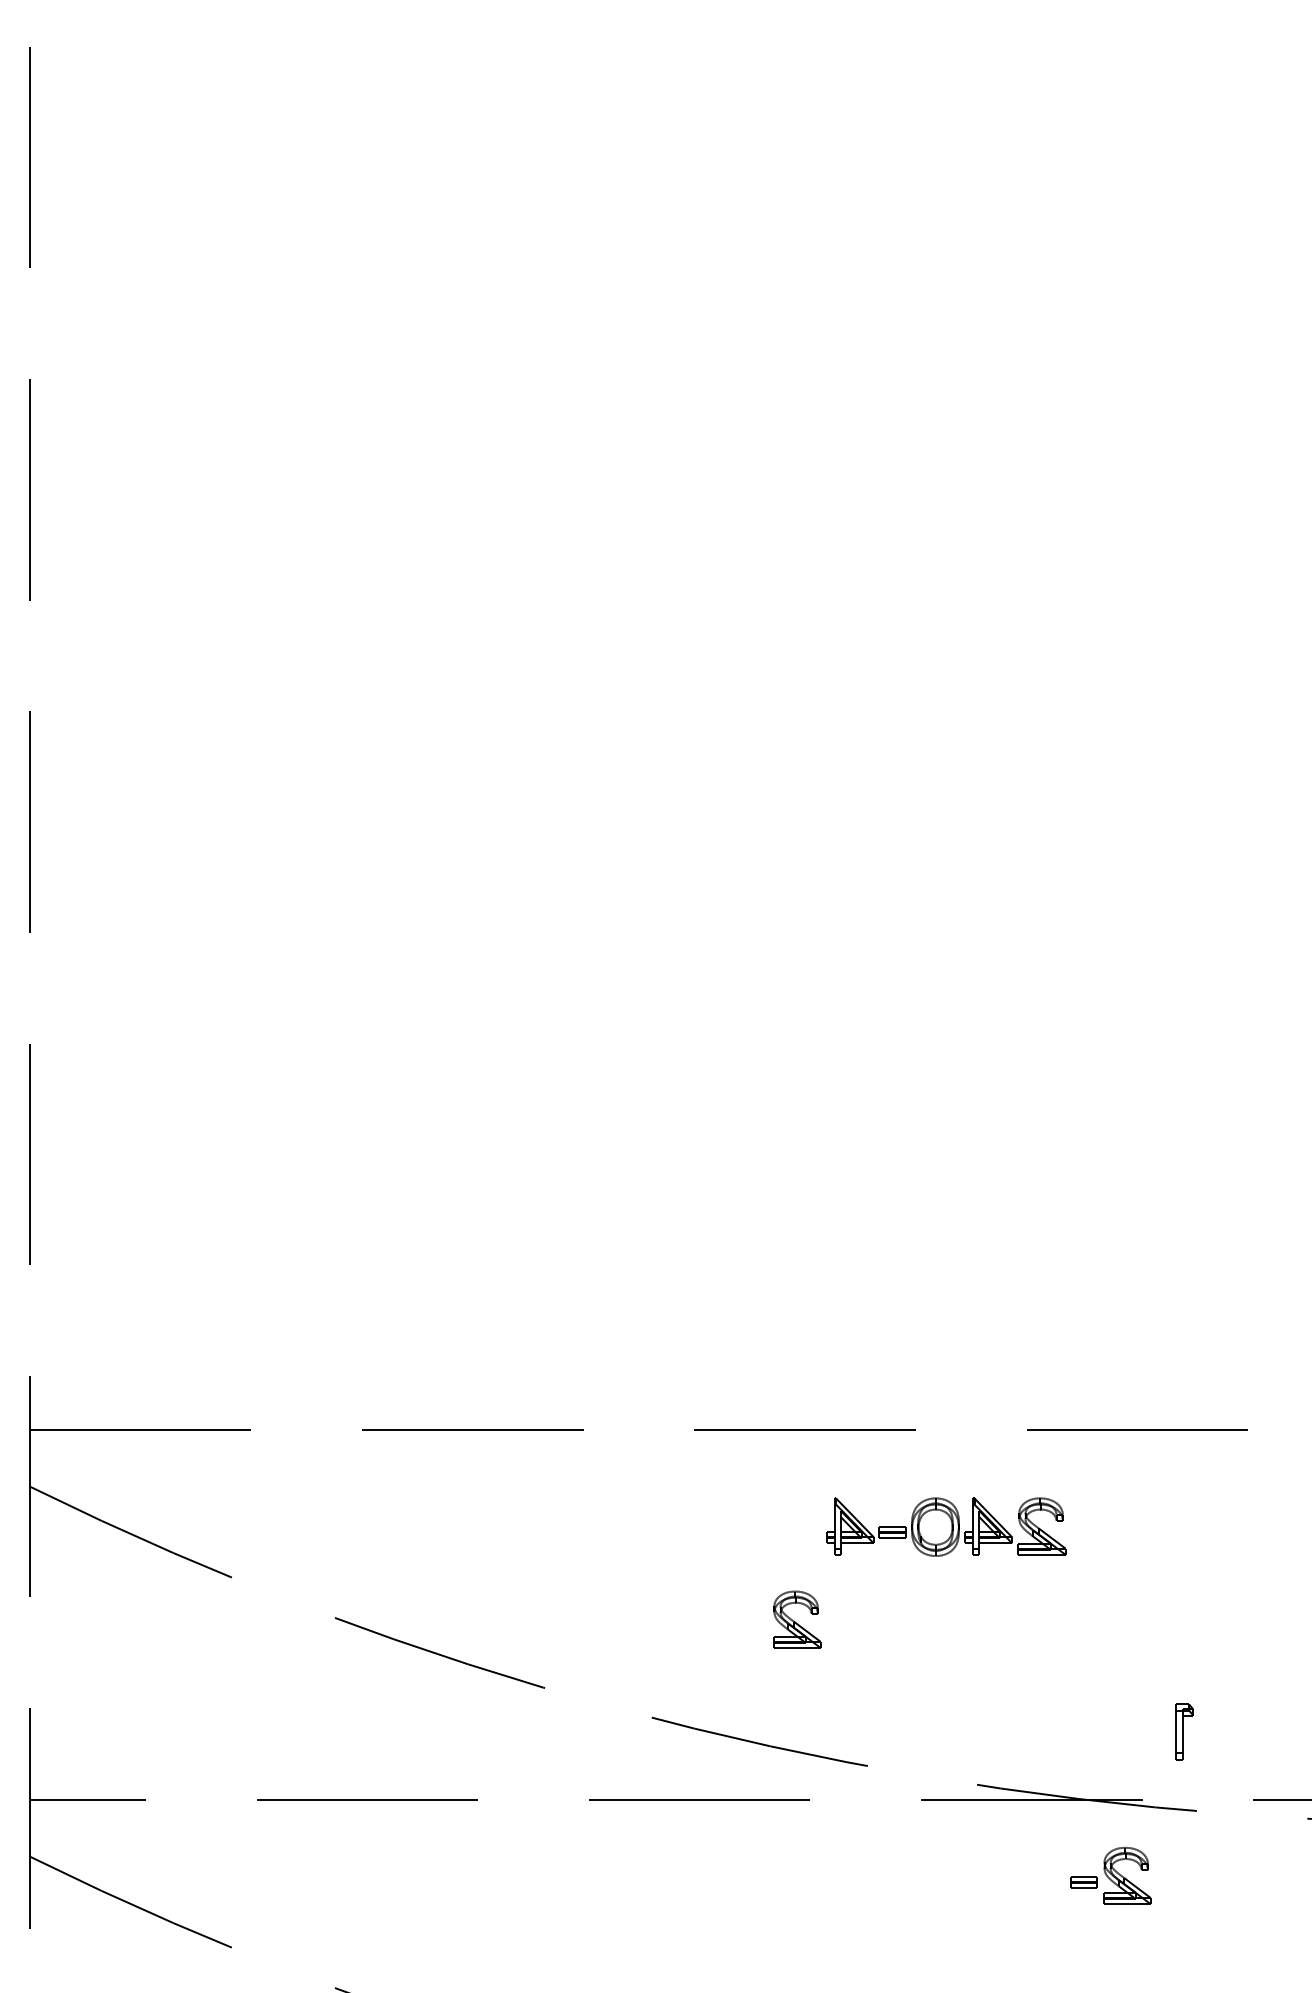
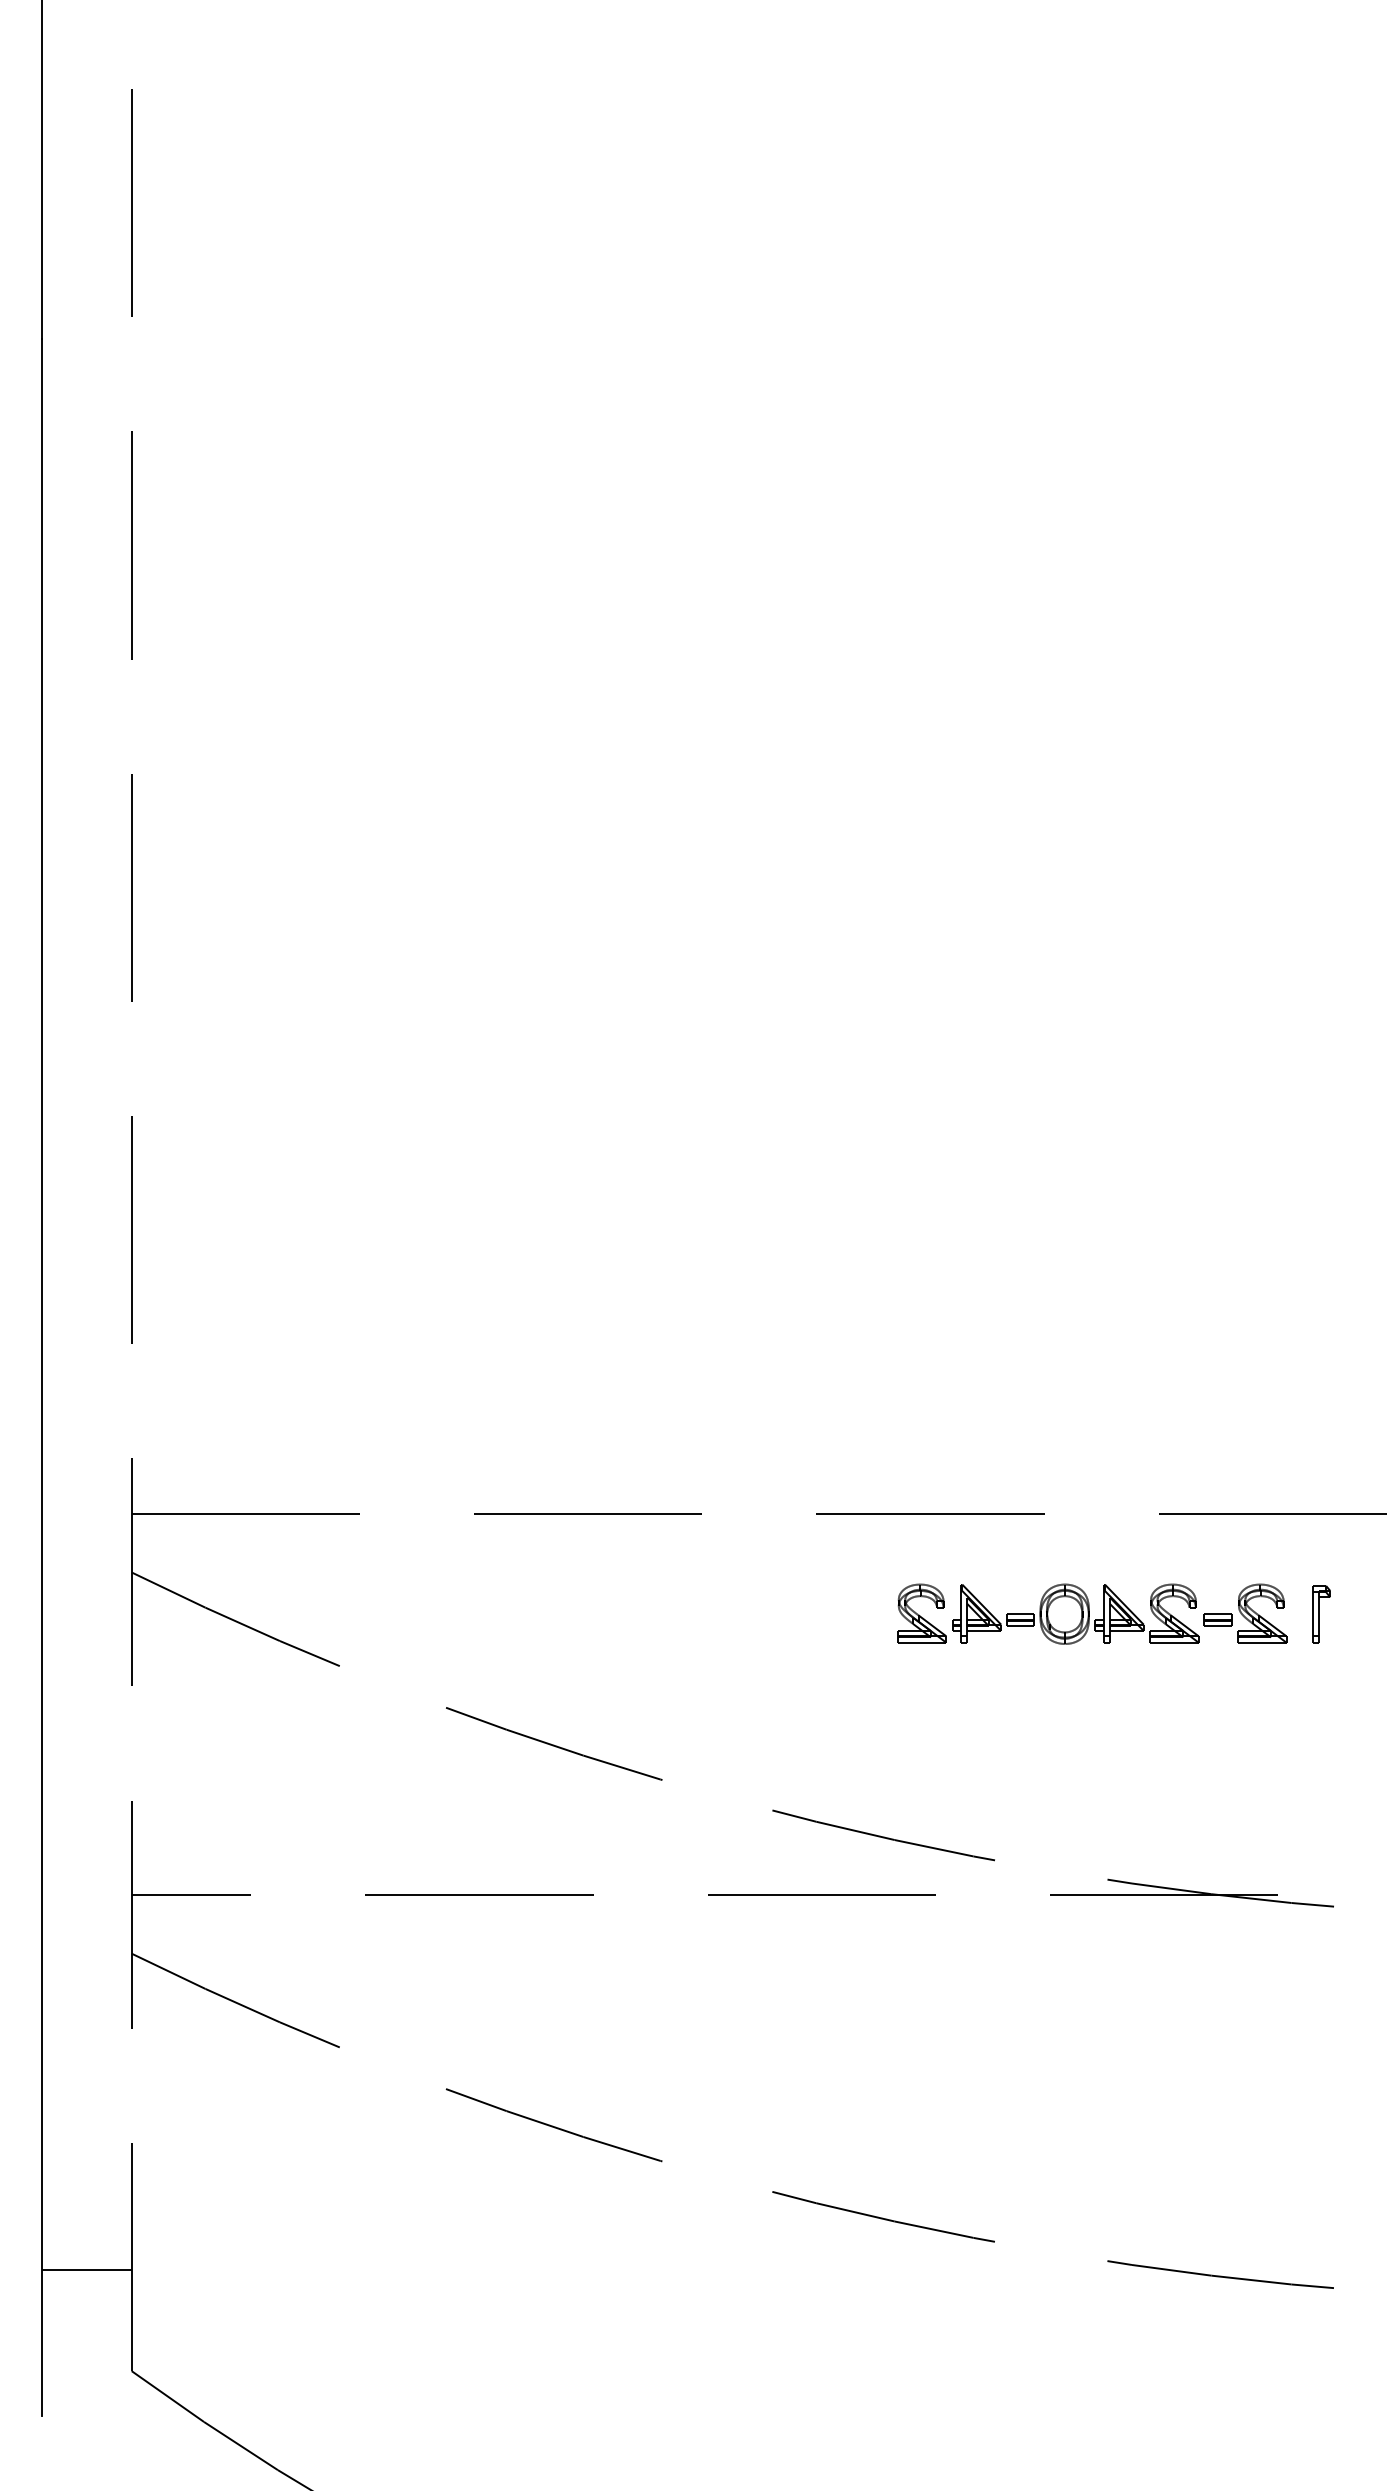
part: (796, 1619) -> (921, 1613), moved
part: (1184, 1732) -> (1321, 1614), moved
part: (1110, 1875) -> (1245, 1613), moved

